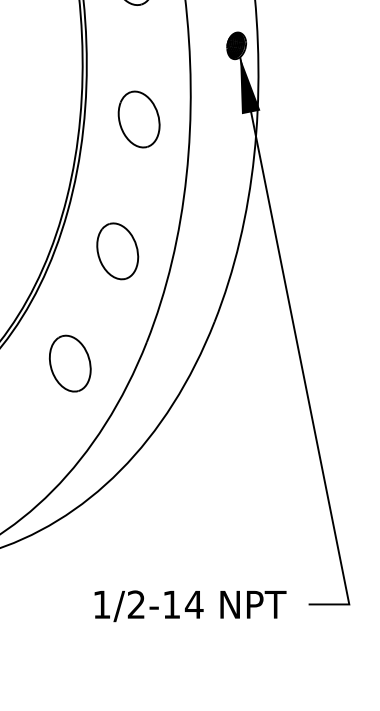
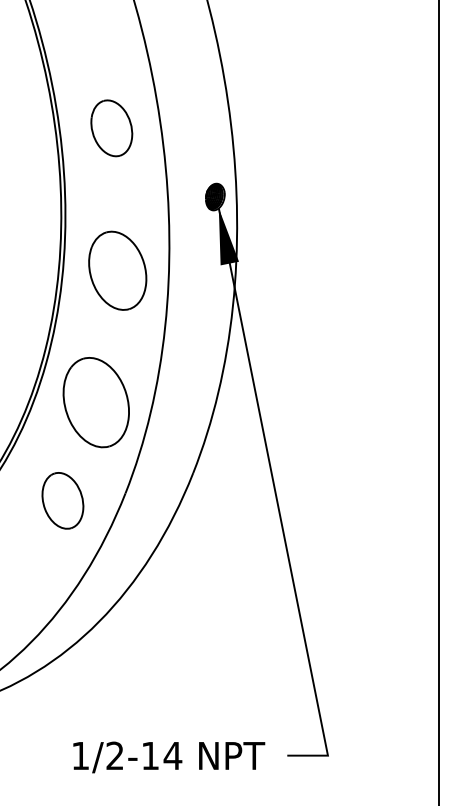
part: (138, 119) -> (117, 270), size x1.4
part: (117, 251) -> (96, 402), size x1.6
part: (69, 363) -> (62, 500), moved

